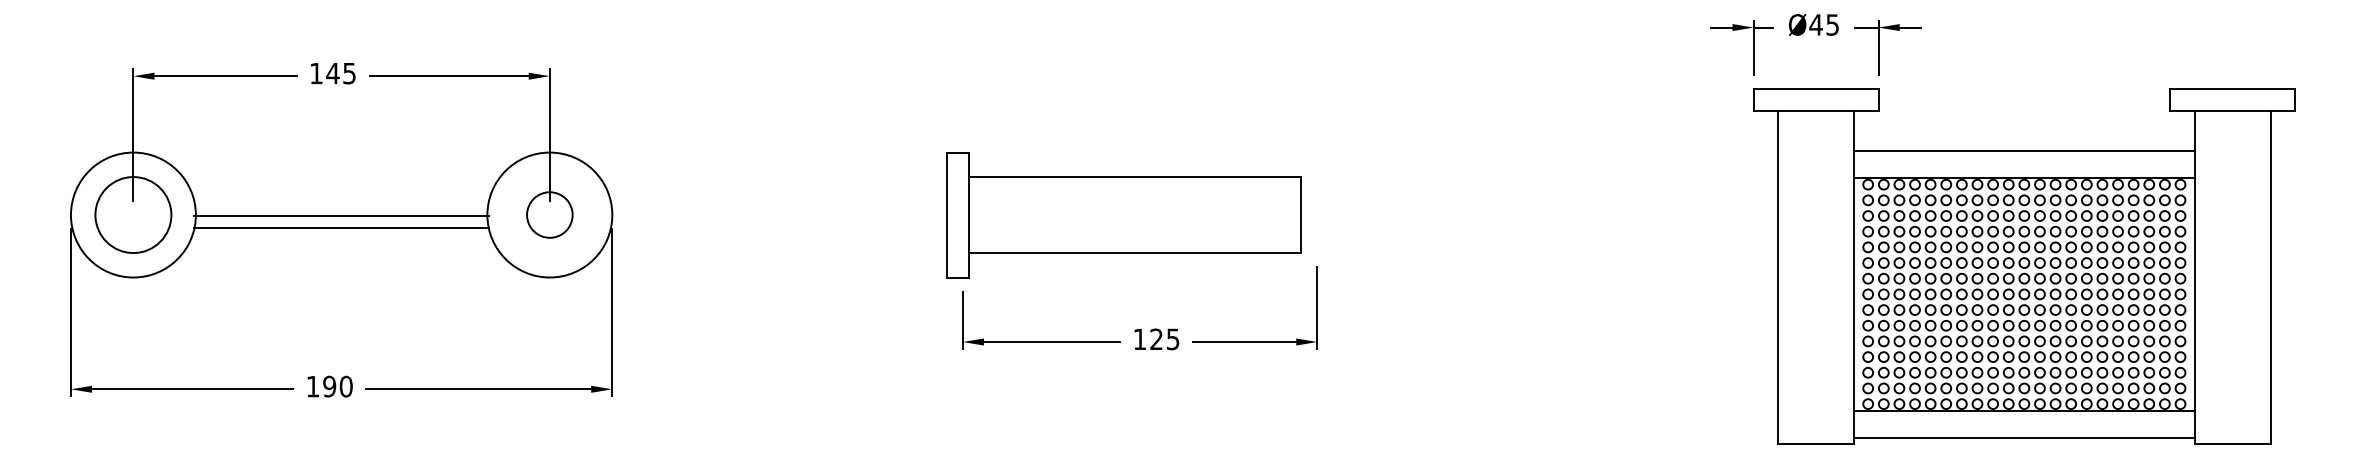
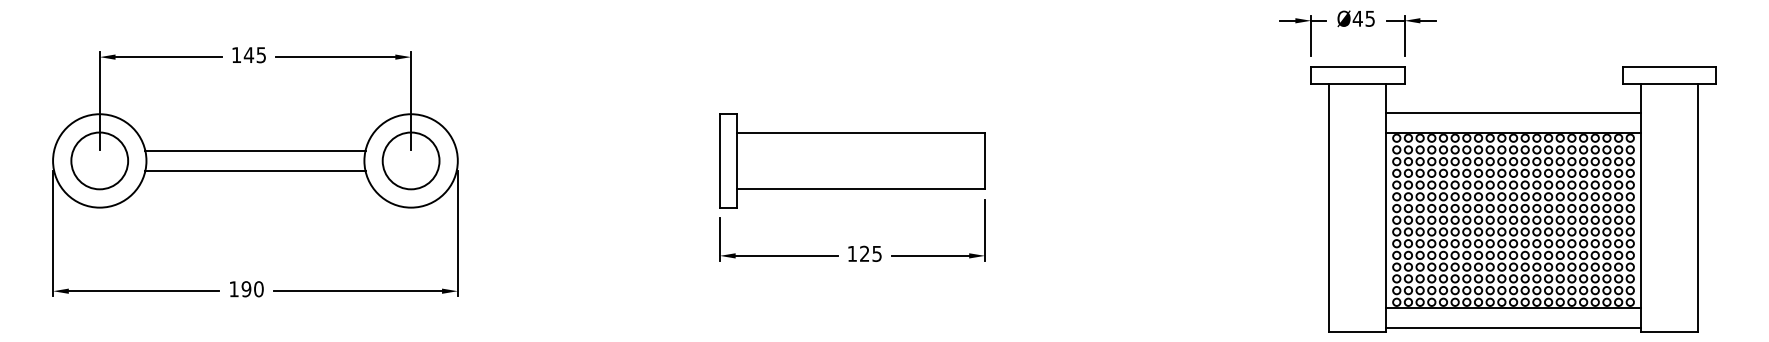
circle: (549, 214) -> (410, 160), size x1.67
part: (1124, 214) -> (852, 160), moved
line: (341, 215) -> (255, 150), moved

